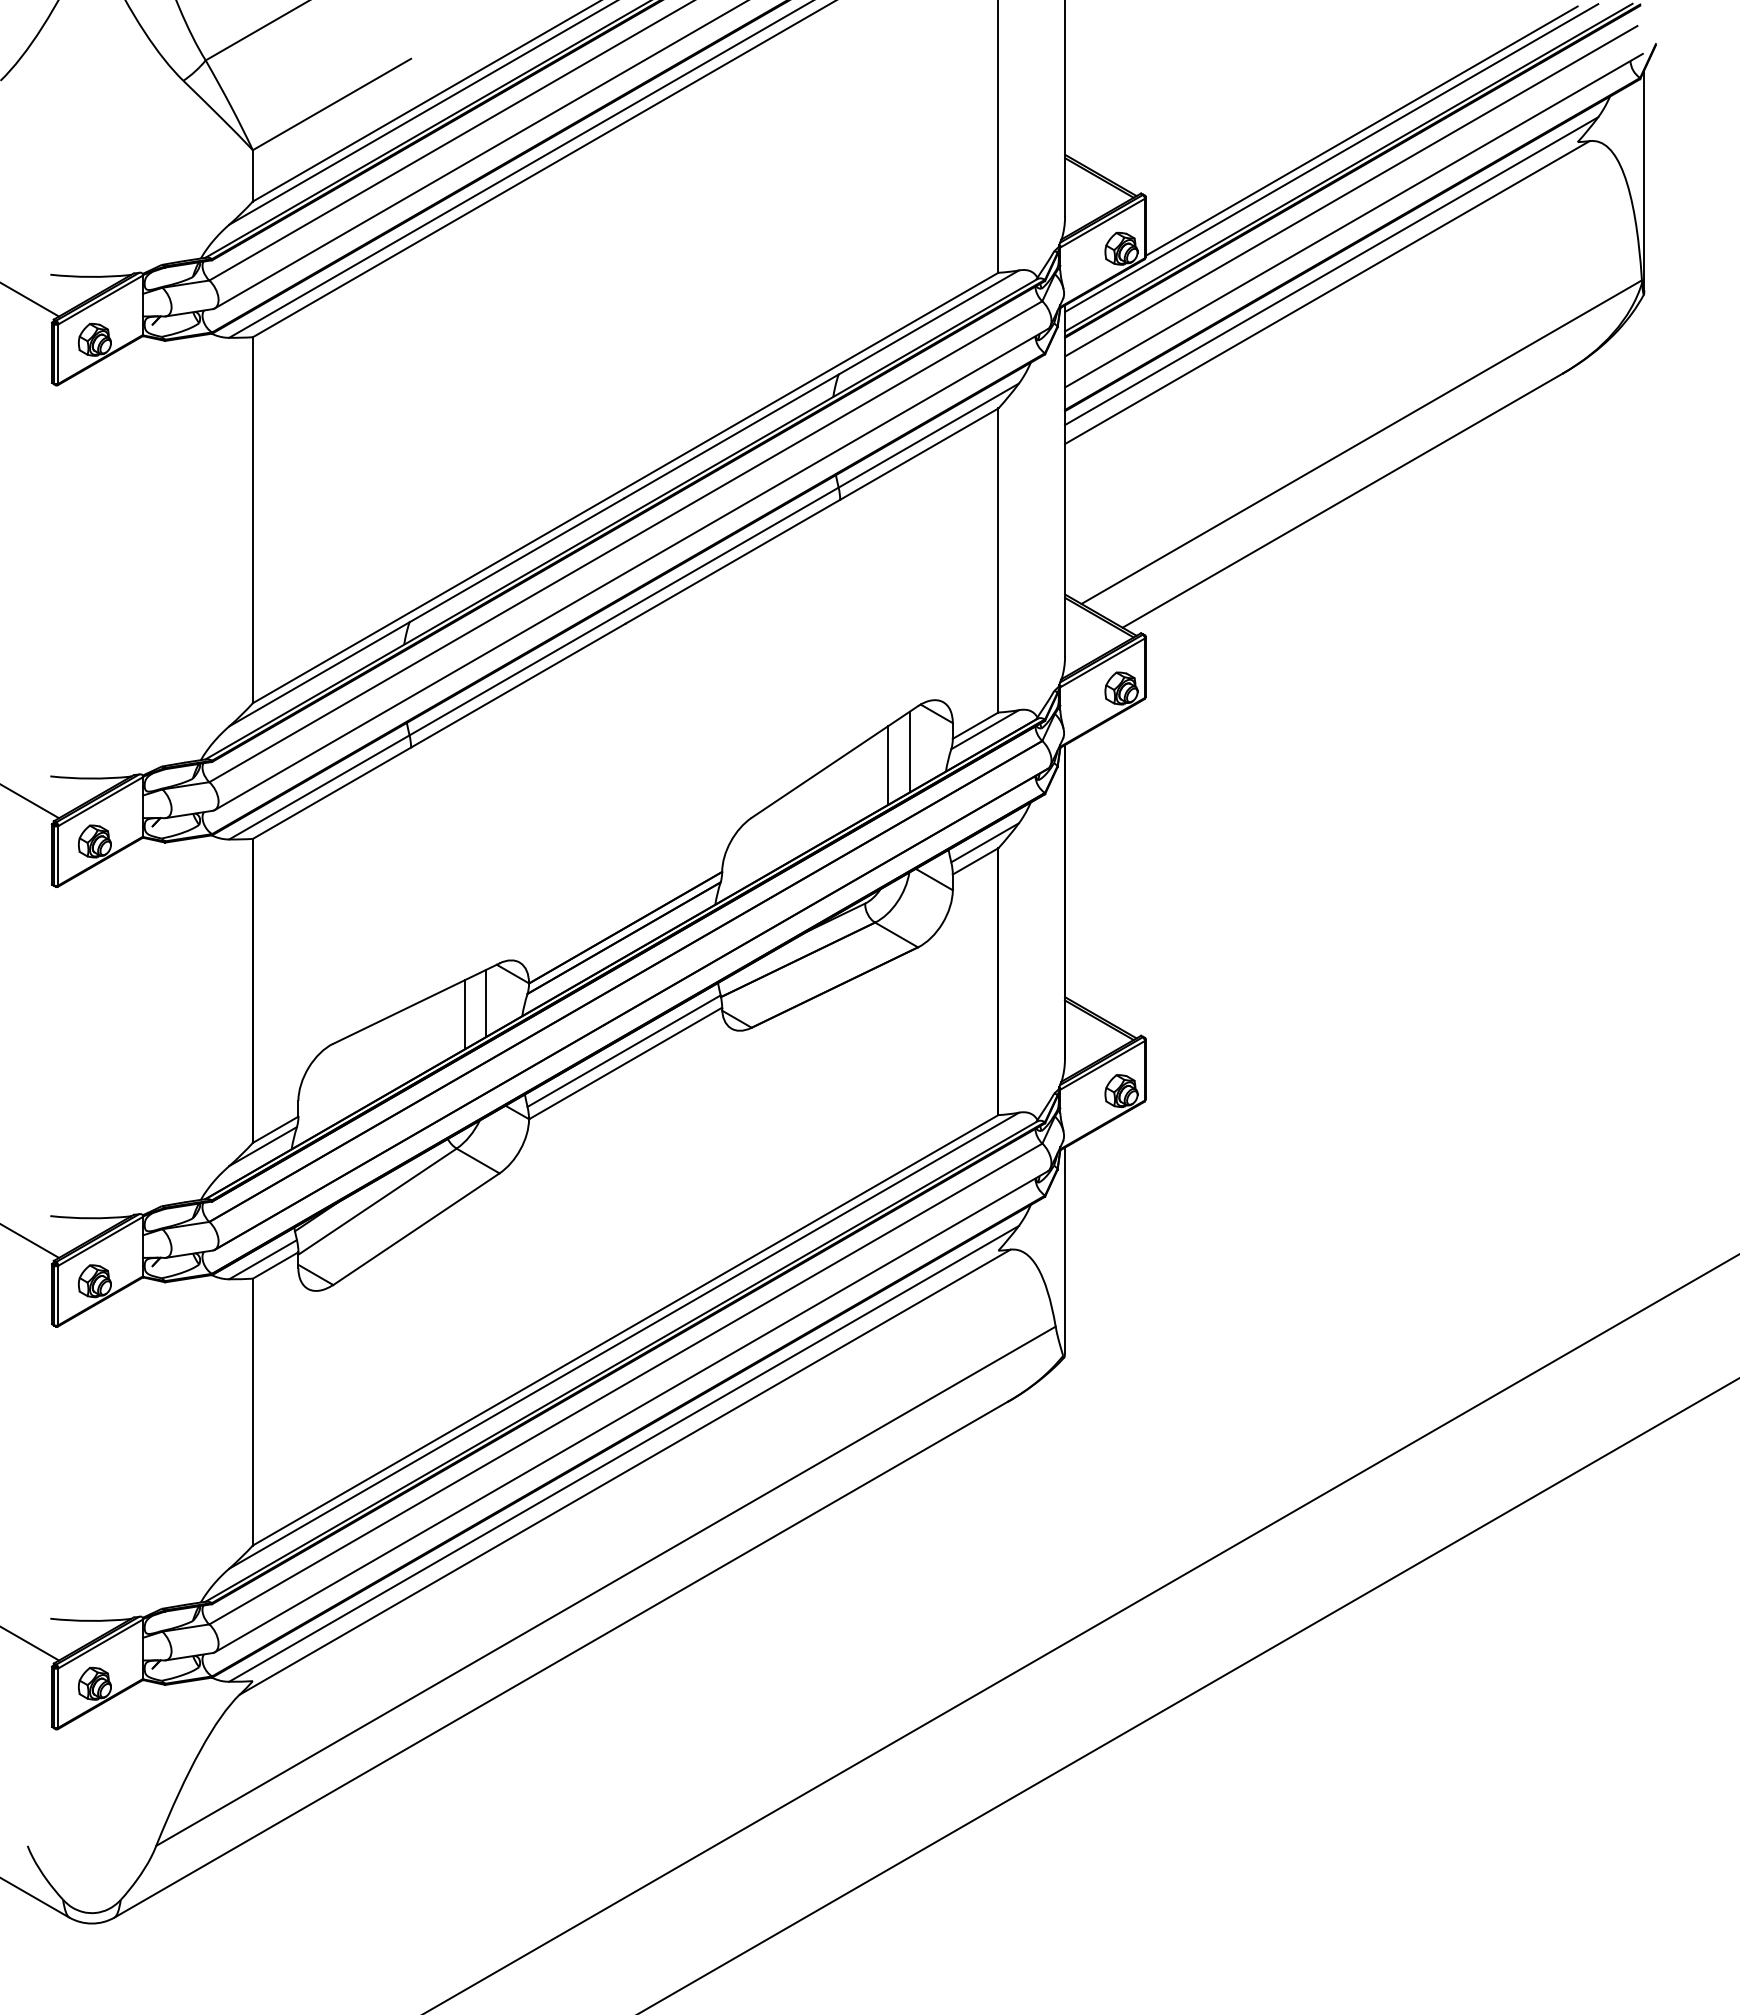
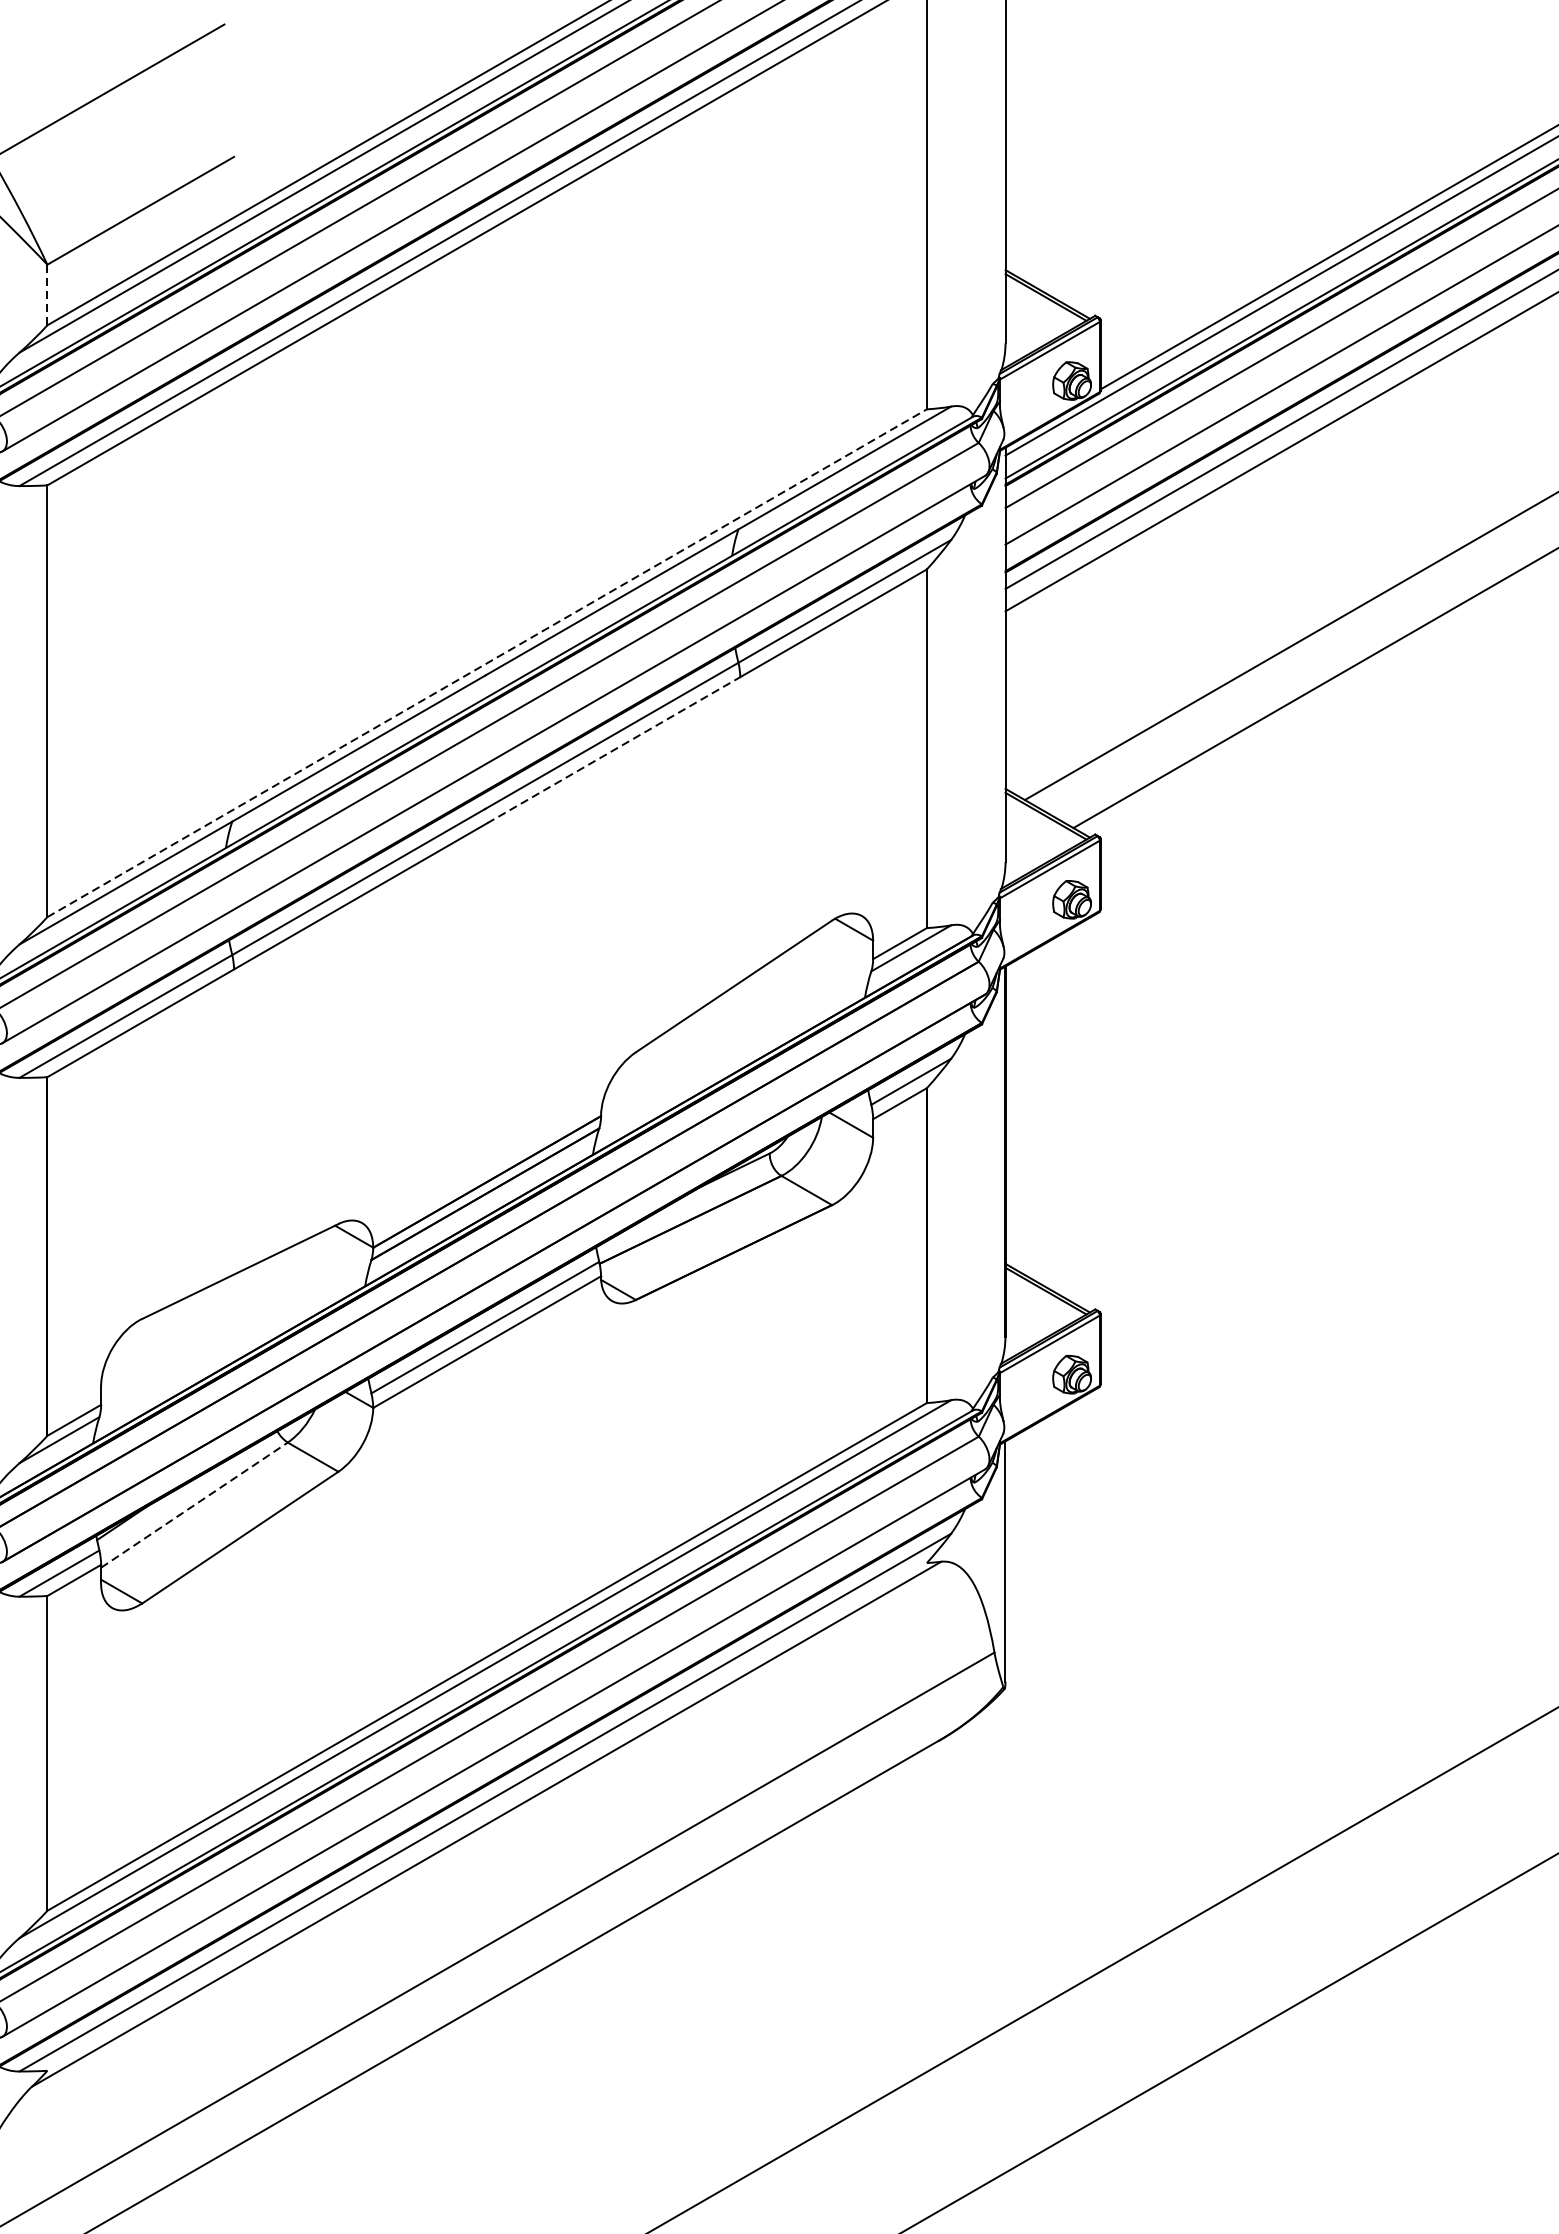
line: (252, 175) -> (46, 294), solid -> dashed
line: (626, 487) -> (488, 662), solid -> dashed
line: (732, 561) -> (613, 749), solid -> dashed
line: (909, 751) -> (822, 974), removed
line: (888, 765) -> (797, 990), removed
line: (486, 1003) -> (323, 1271), removed
line: (464, 1014) -> (297, 1284), removed
line: (377, 1201) -> (194, 1504), solid -> dashed

